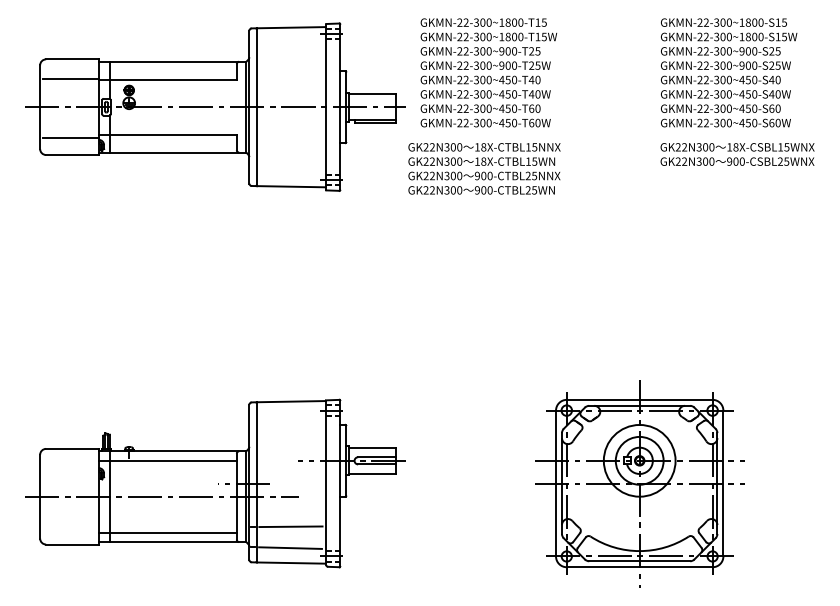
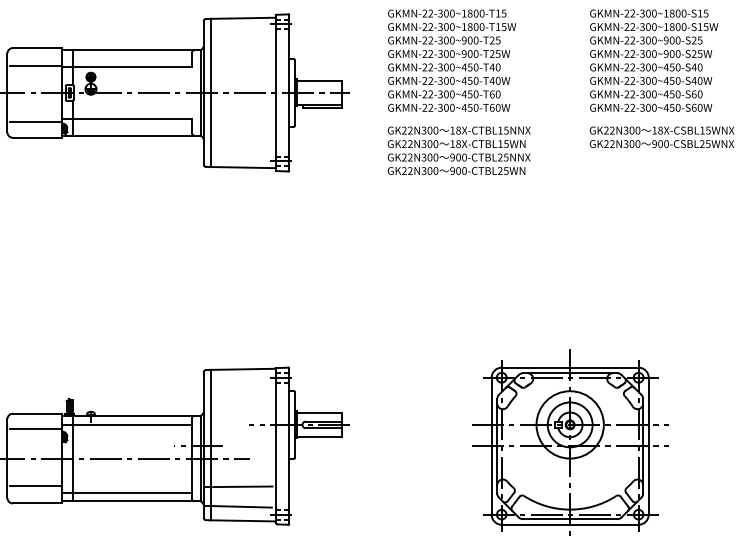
text: (488, 72) -> (451, 60), moved
text: (484, 168) -> (459, 150), moved
line: (70, 465) -> (35, 429), added
line: (70, 525) -> (35, 485), added

